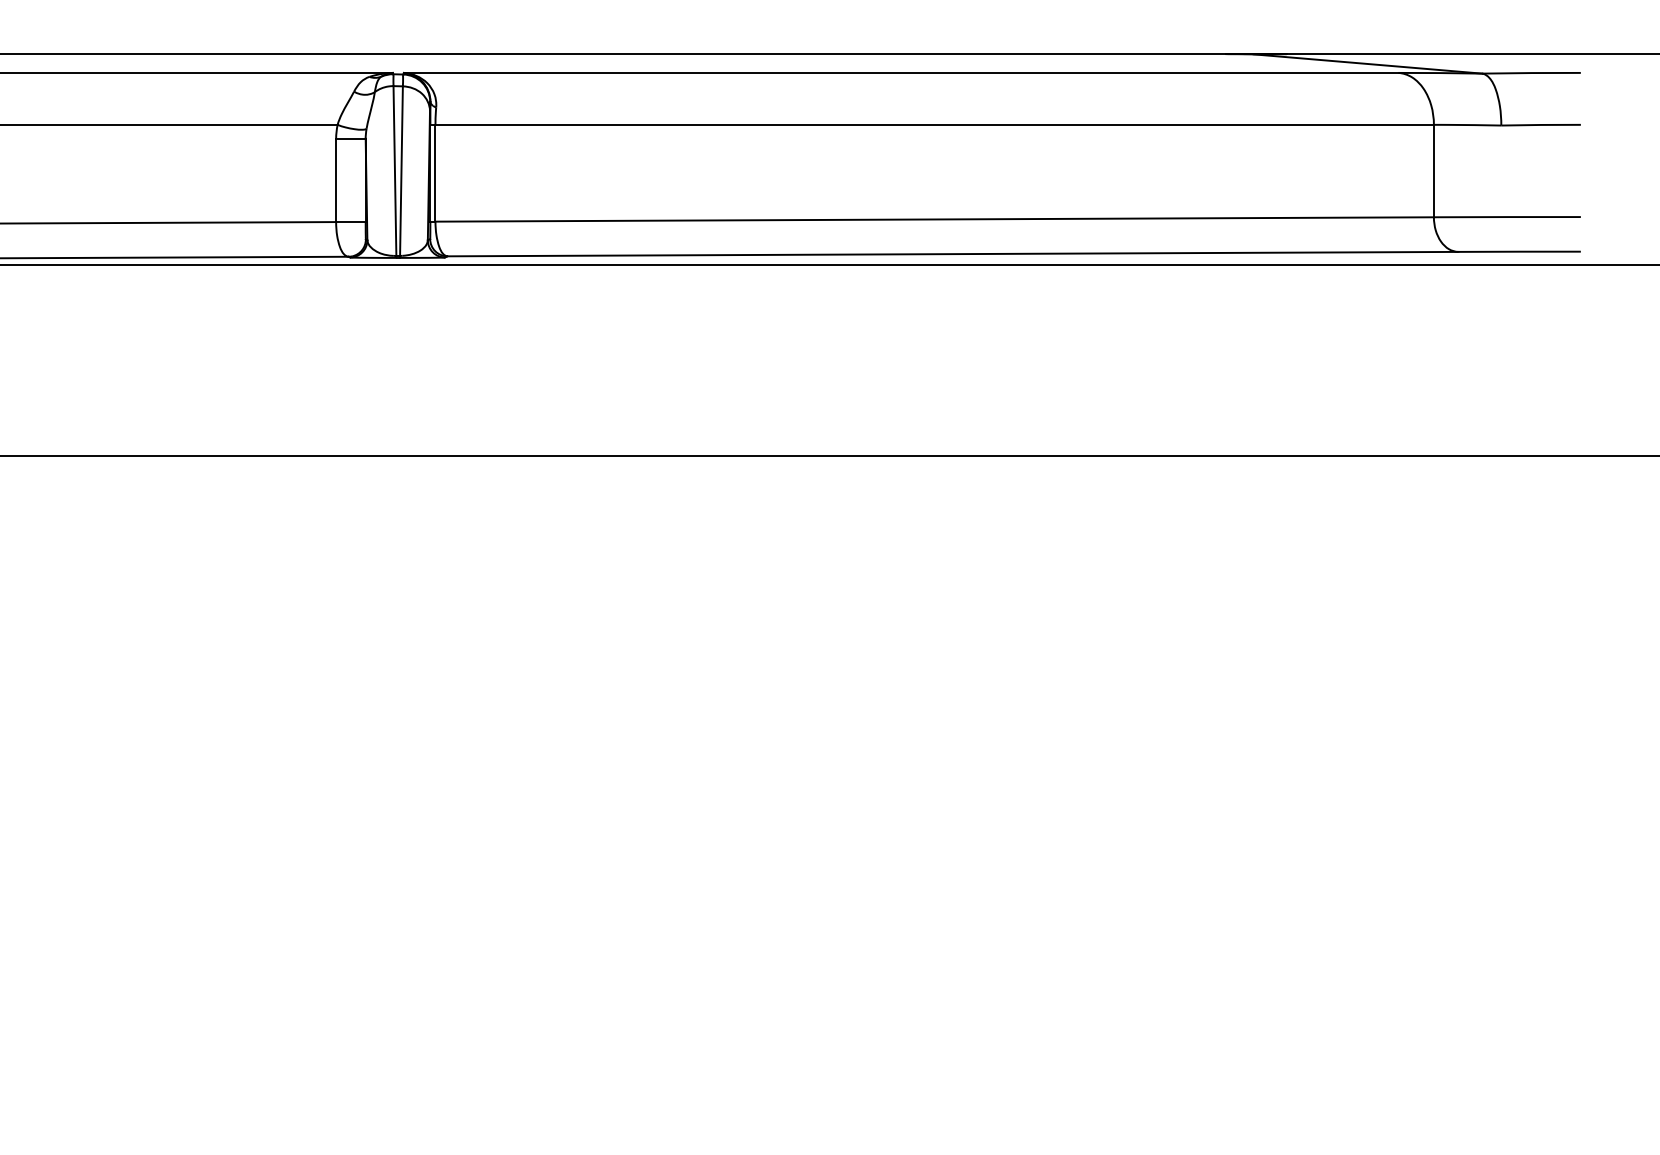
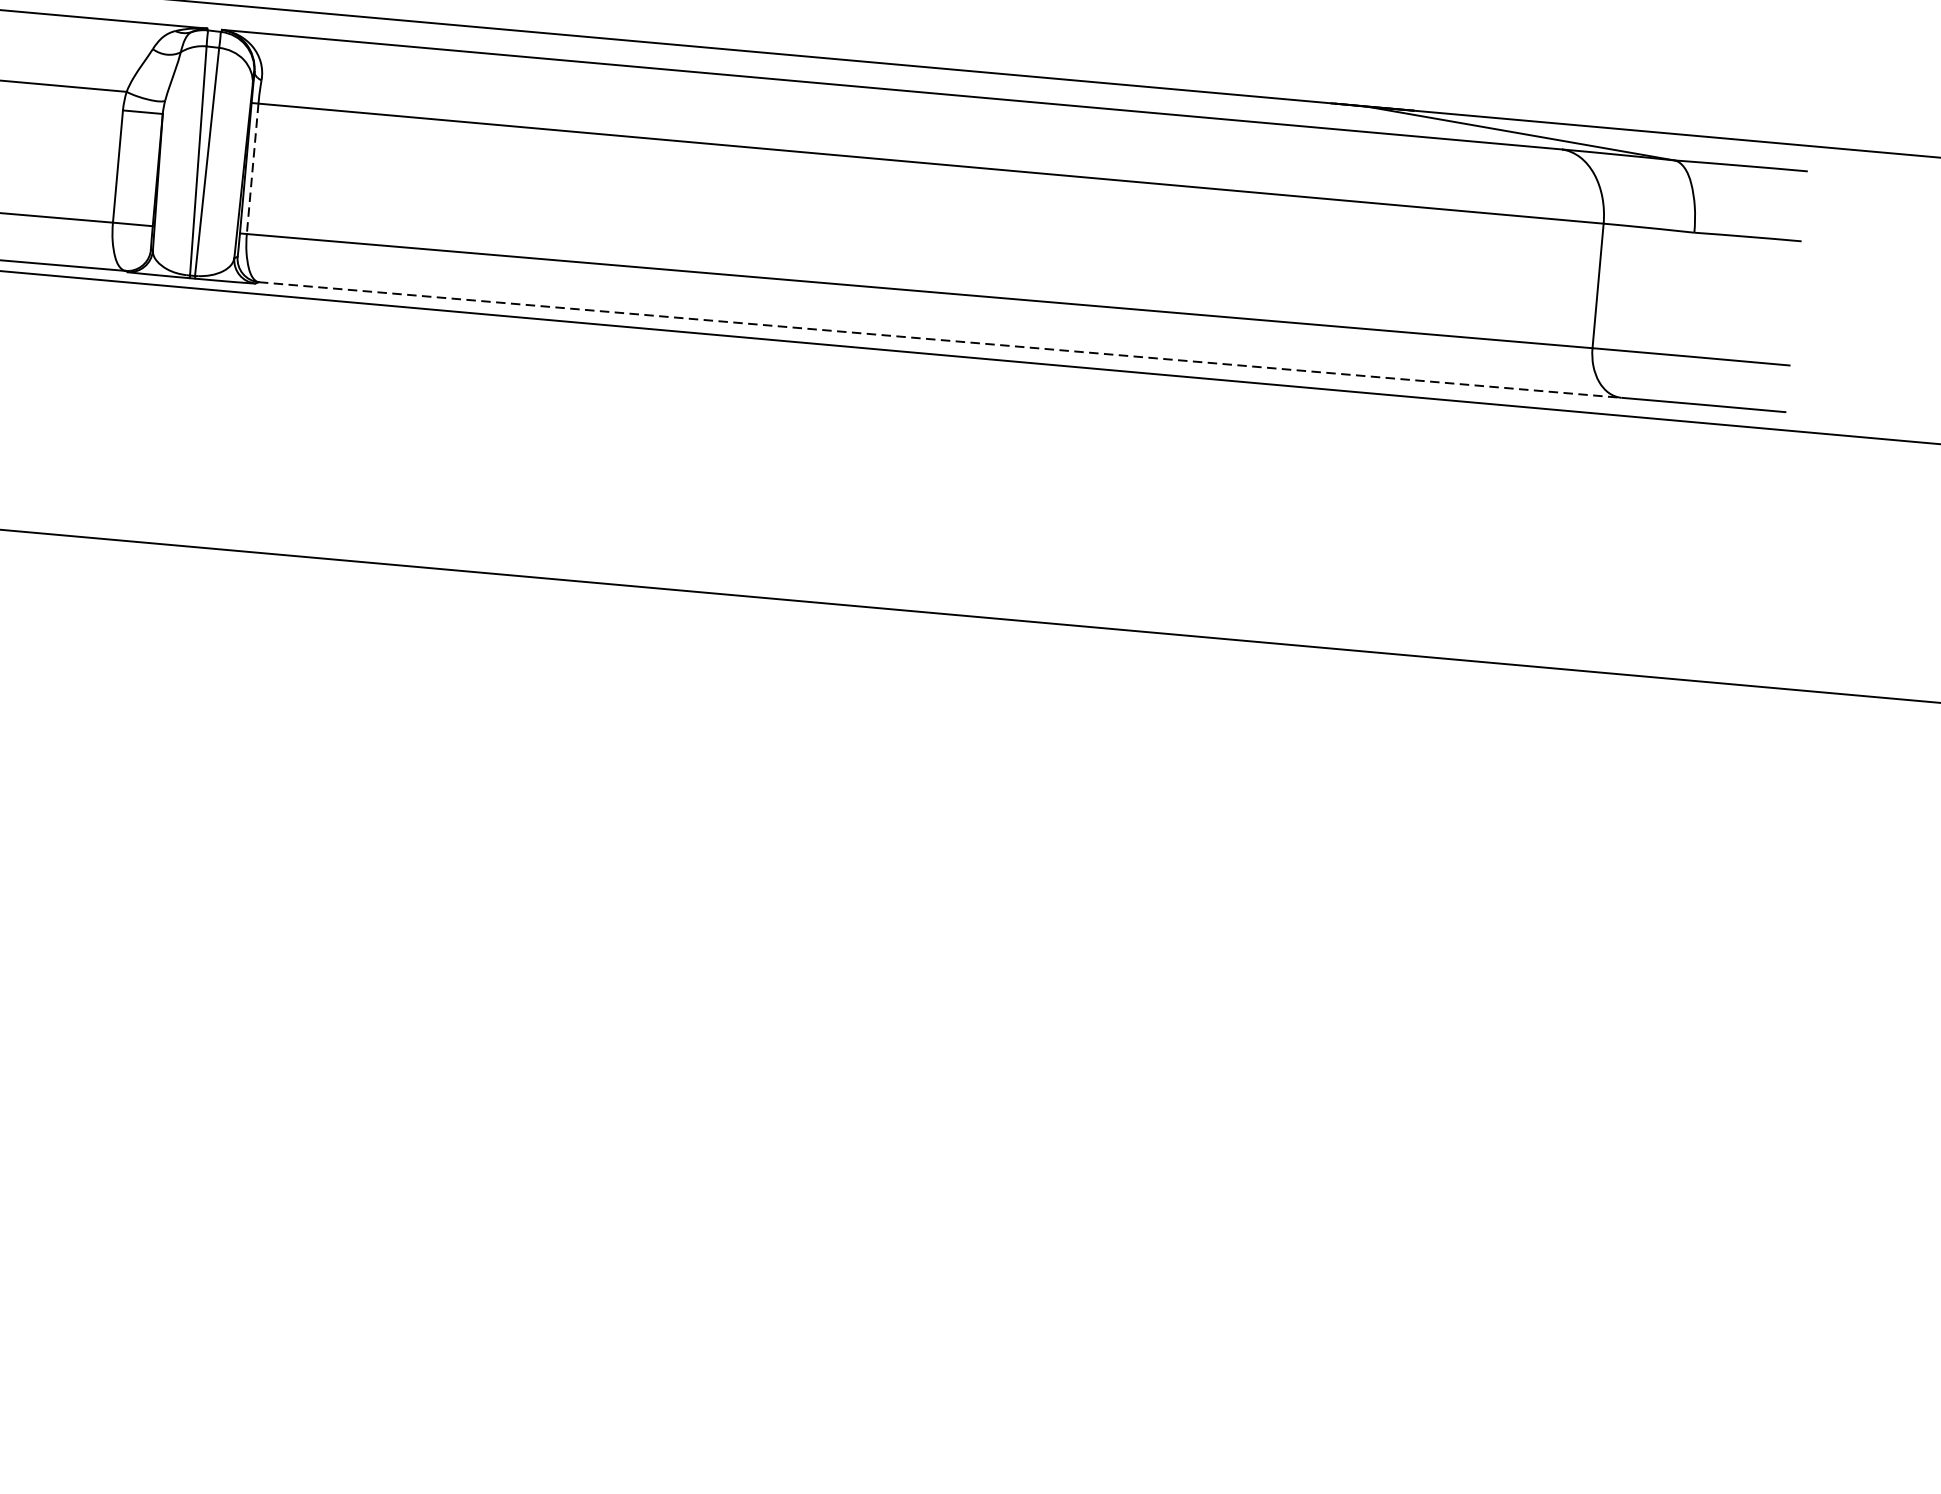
line: (435, 173) -> (252, 169), solid -> dashed
line: (953, 254) -> (940, 340), solid -> dashed

